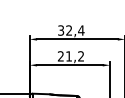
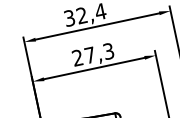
text: (75, 56) -> (100, 53), 21,2 -> 27,3

